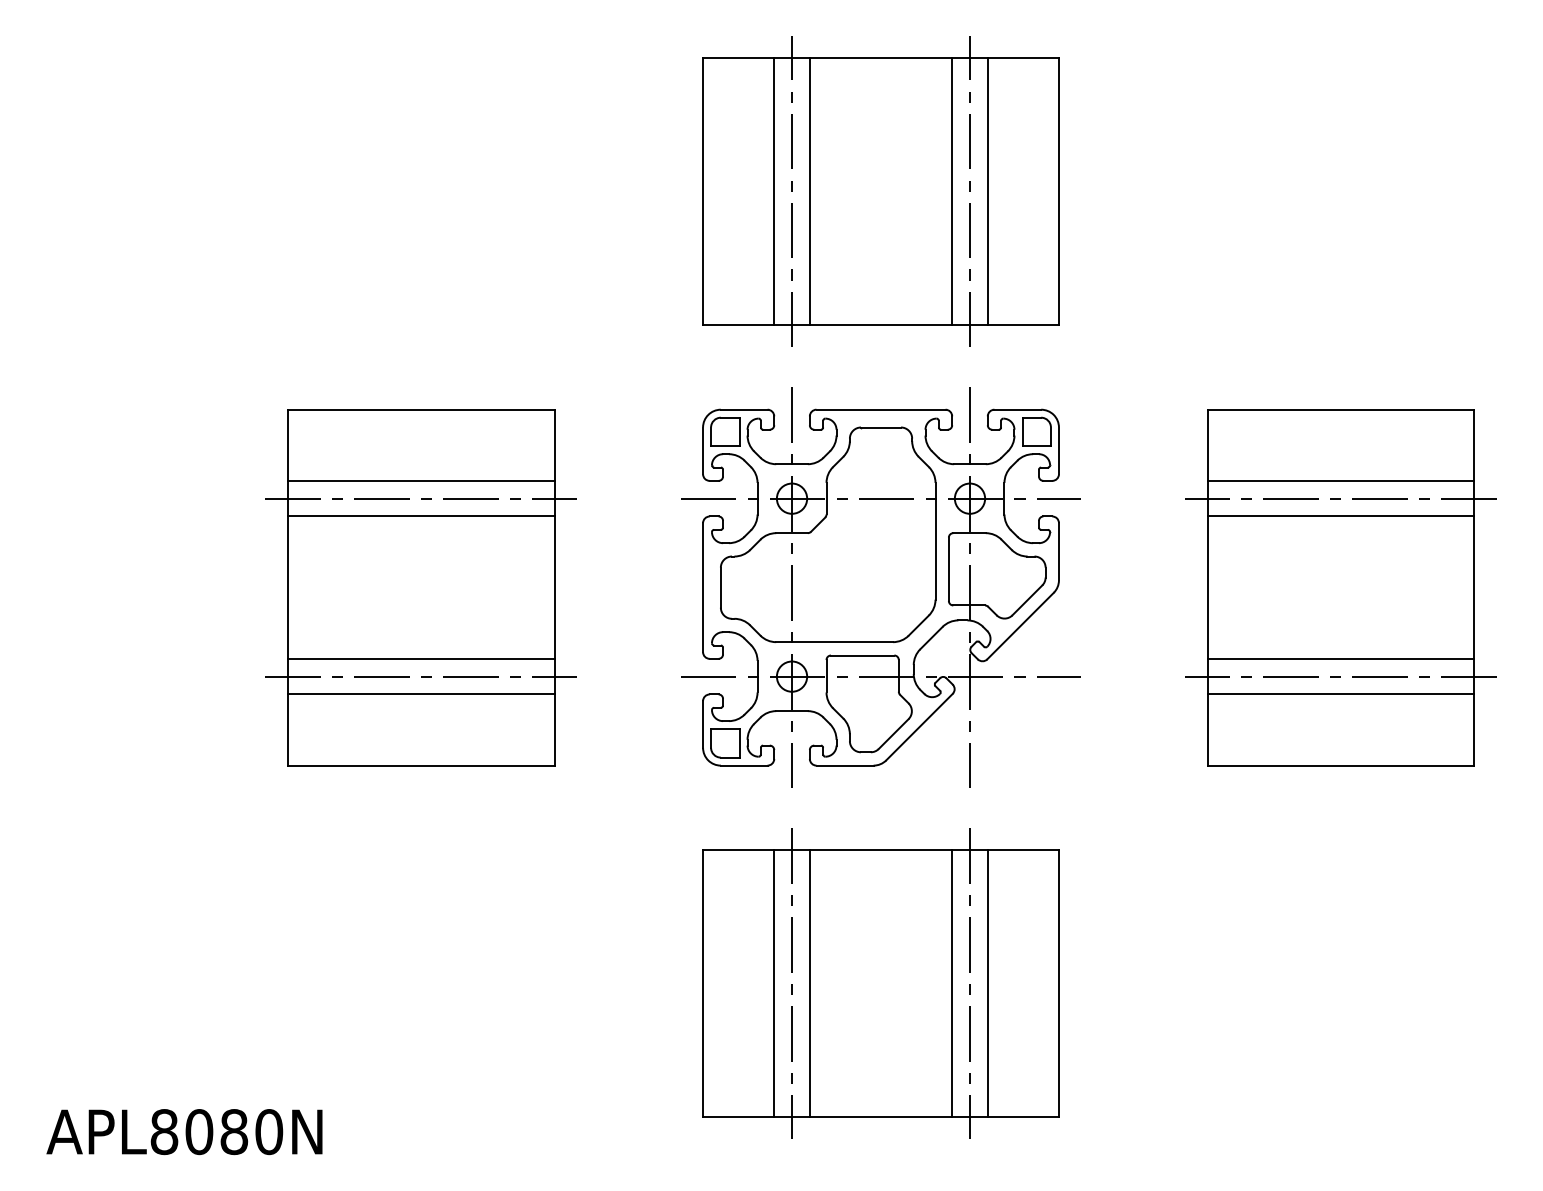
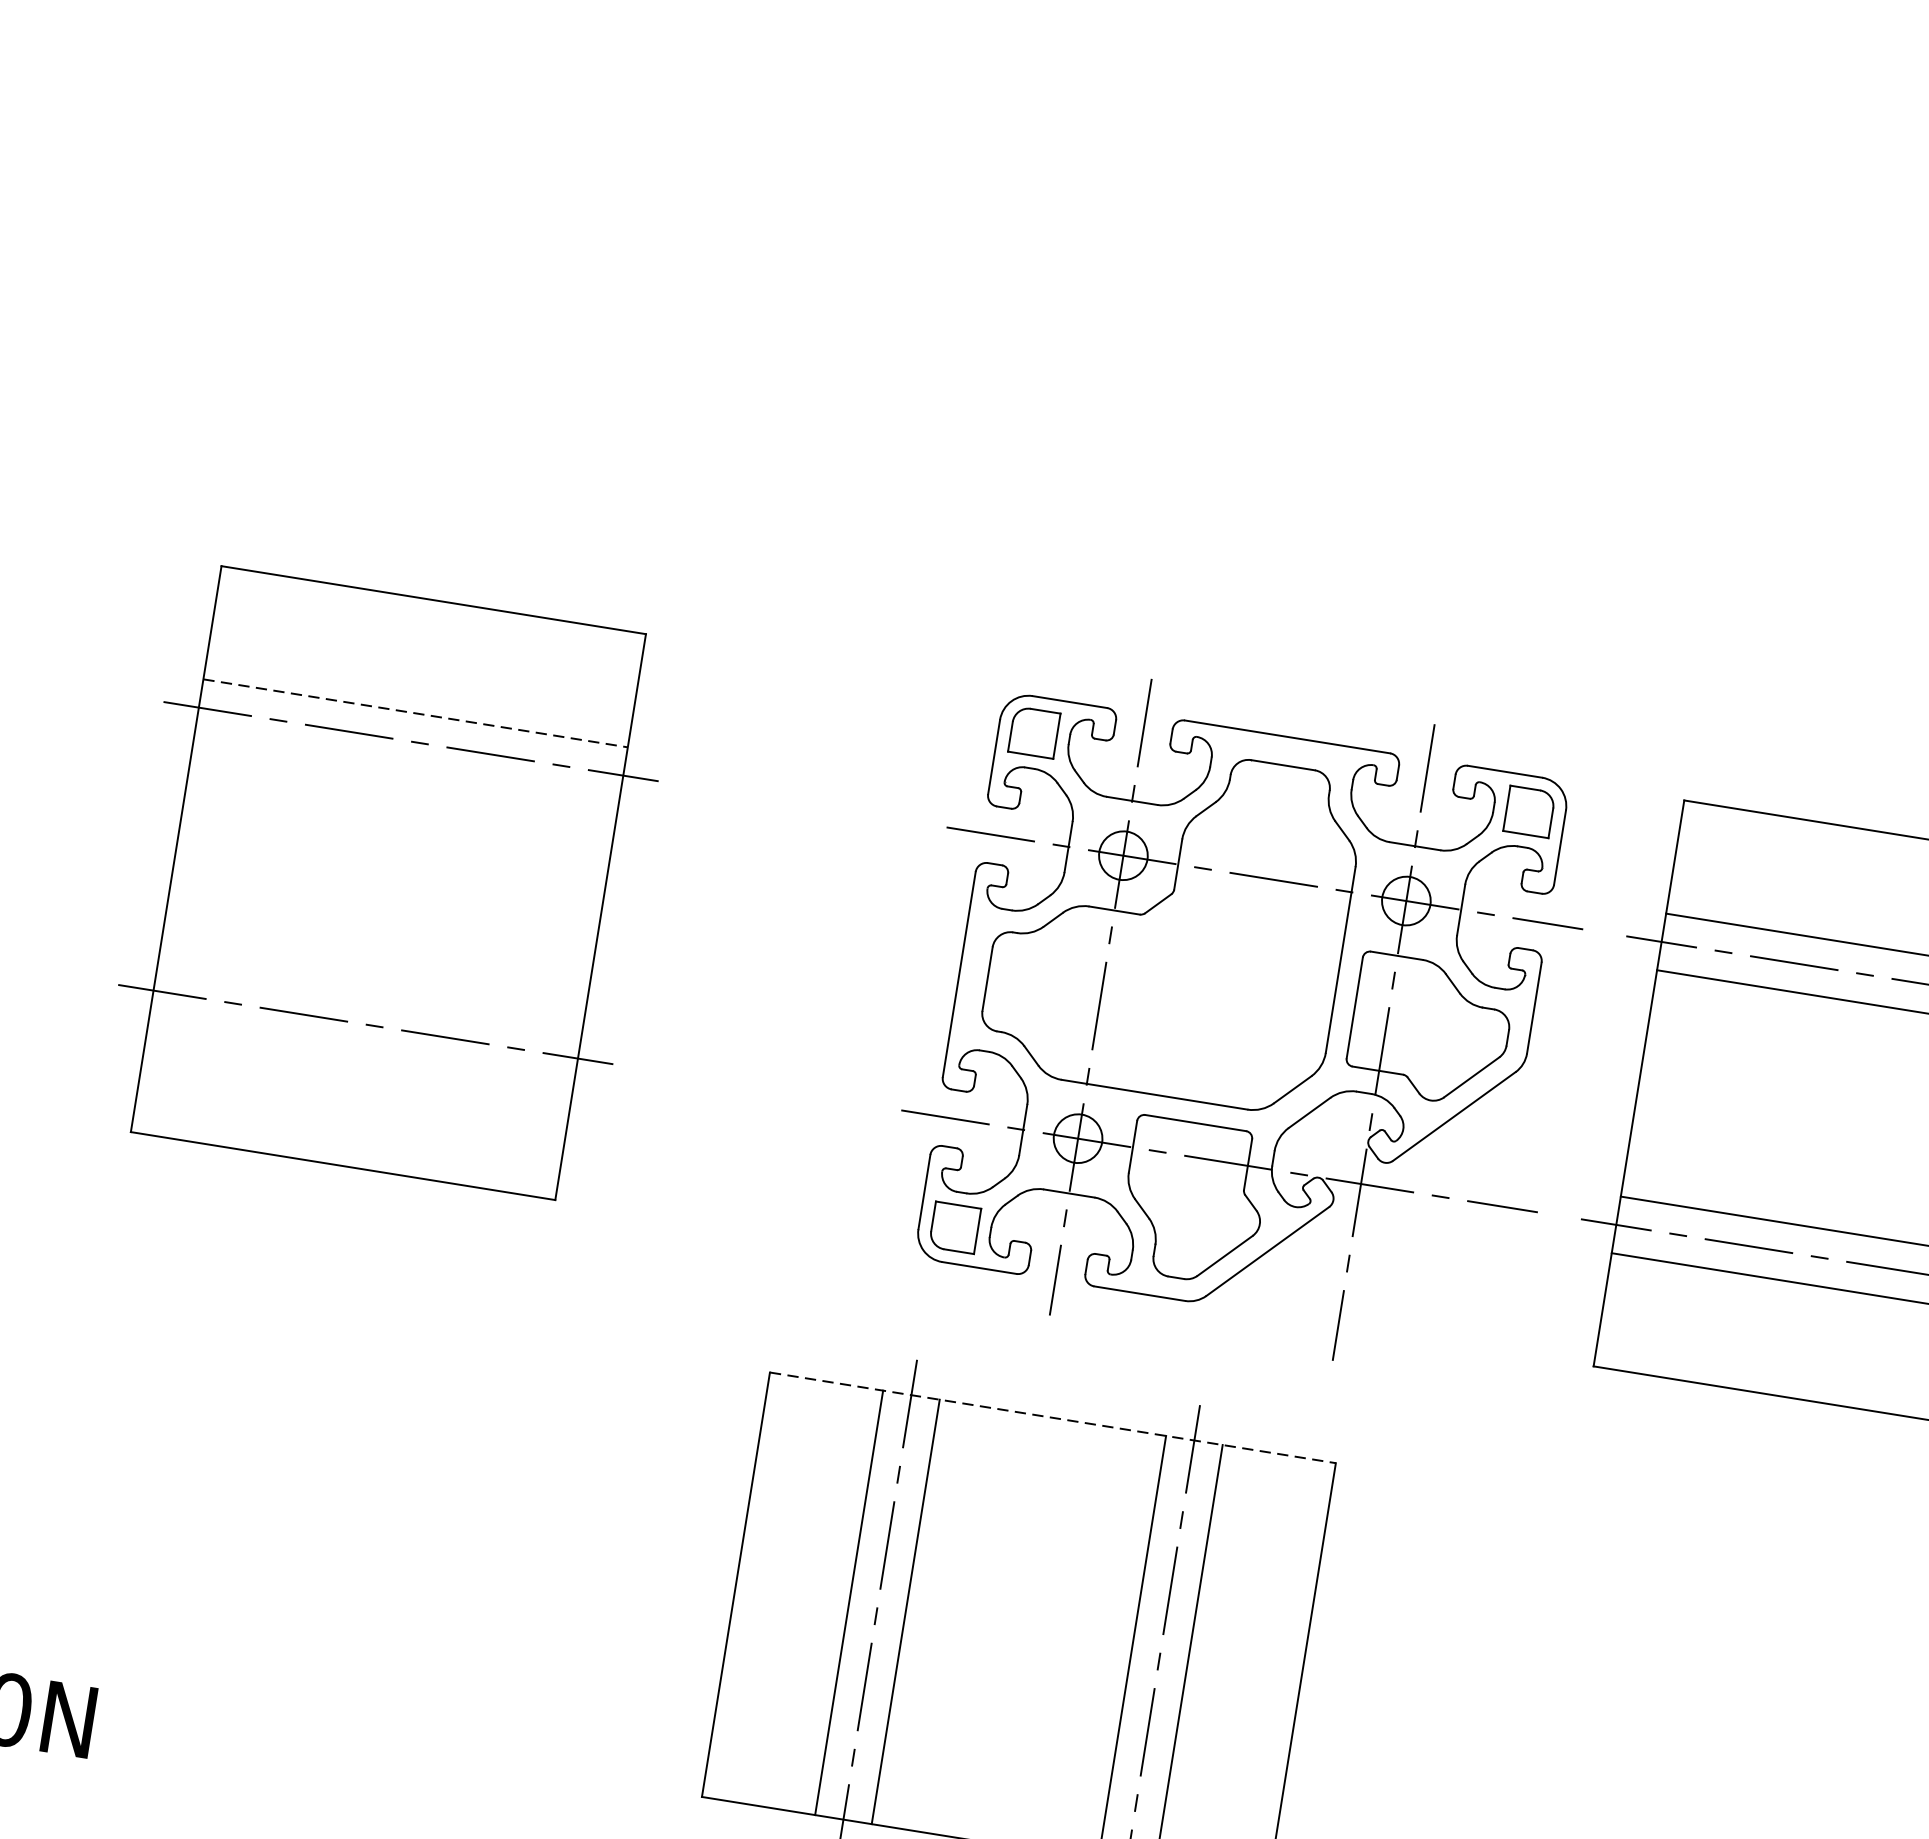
part: (880, 191) -> (1219, 370), removed
line: (421, 480) -> (416, 712), solid -> dashed
line: (420, 516) -> (405, 769), removed
part: (880, 587) -> (1241, 1019), moved
line: (420, 658) -> (369, 995), removed
line: (420, 694) -> (360, 1052), removed
line: (881, 850) -> (1053, 1418), solid -> dashed

